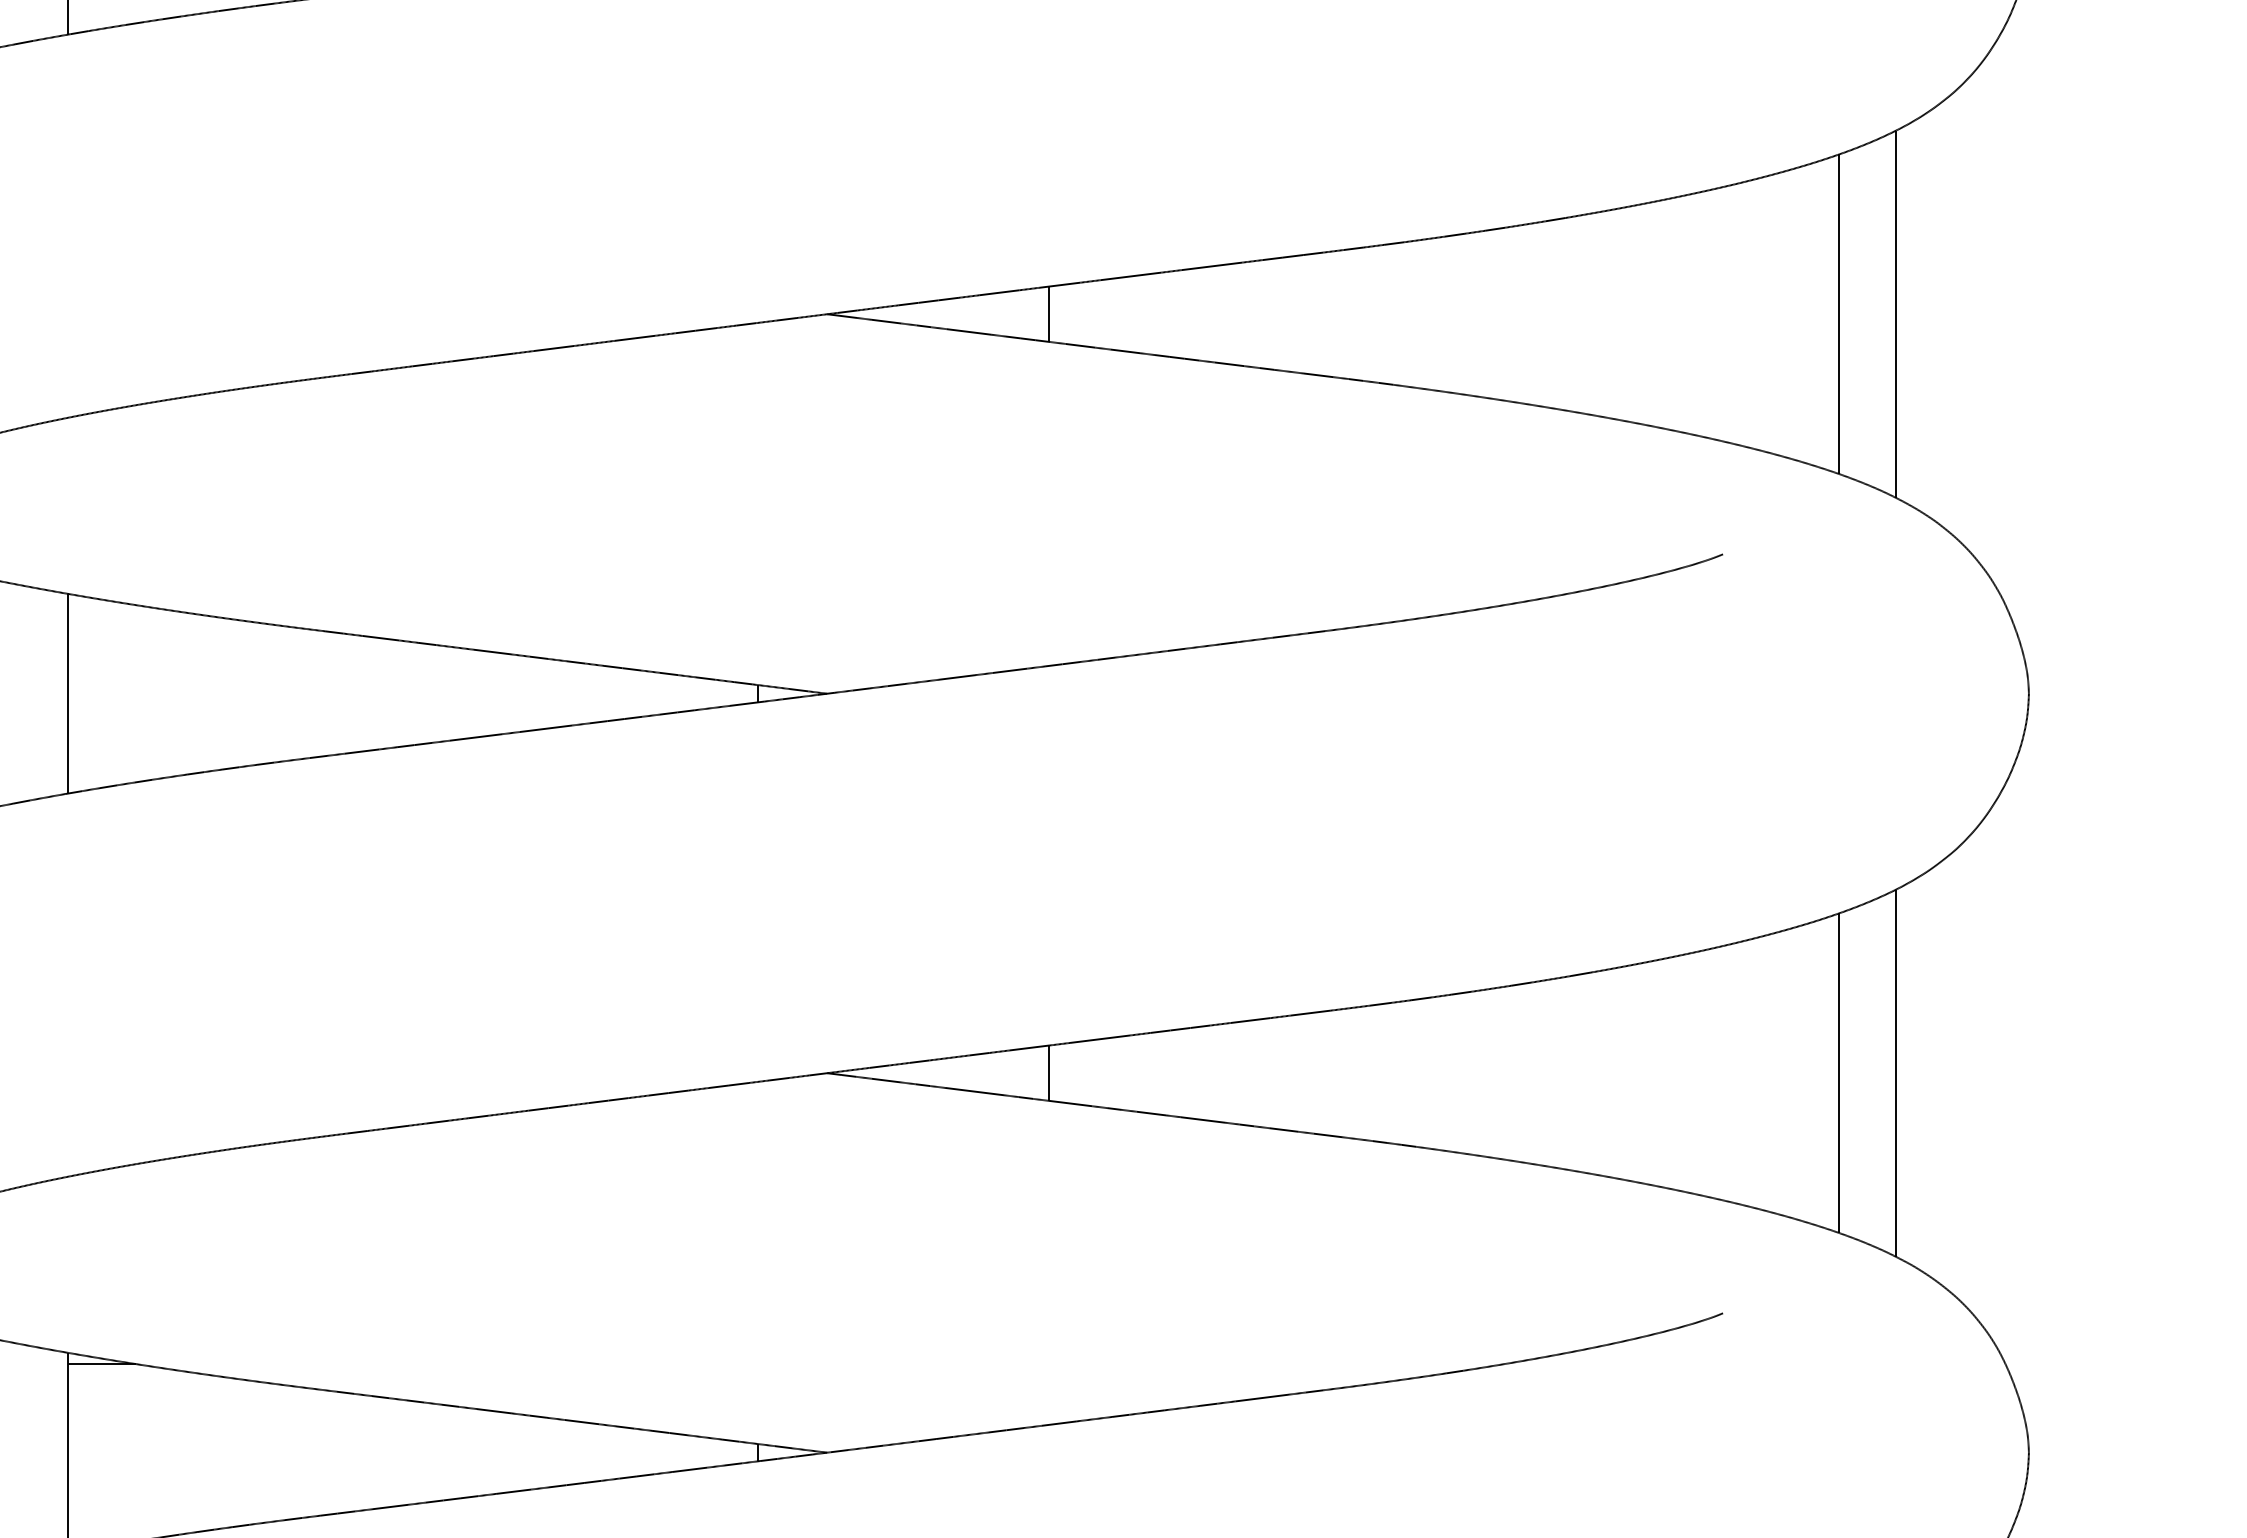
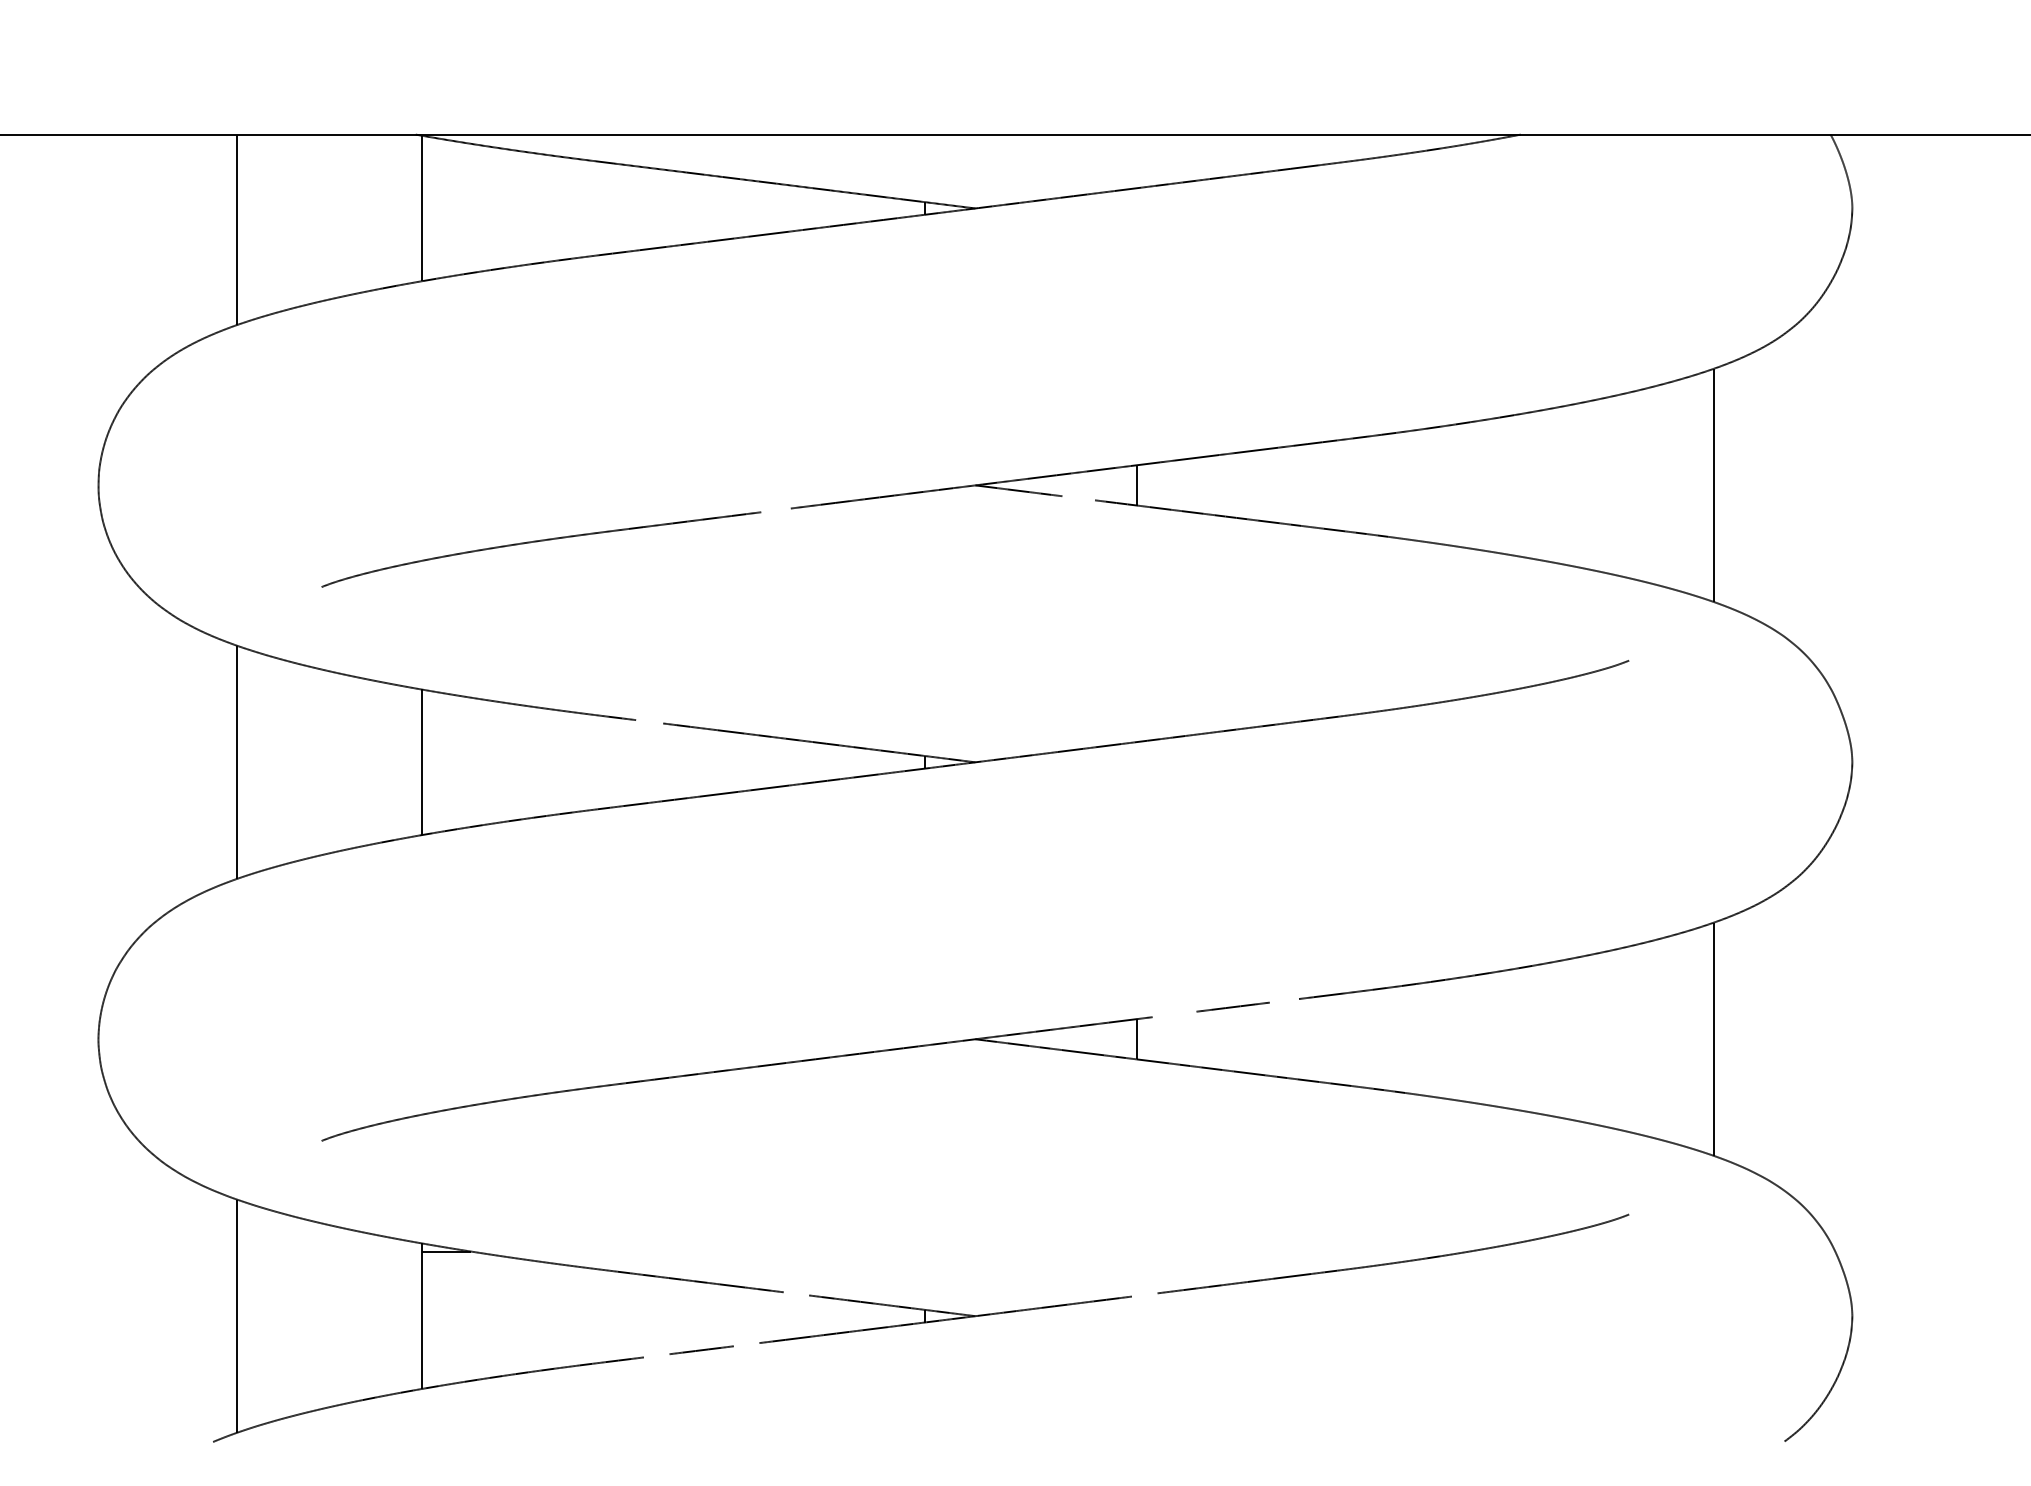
line: (1896, 314) -> (1755, 485), removed
line: (968, 332) -> (1078, 498), removed
line: (553, 348) -> (775, 510), removed
line: (380, 637) -> (649, 721), removed
line: (1250, 1020) -> (1284, 1000), removed
line: (1100, 1039) -> (1174, 1014), removed
line: (1896, 1073) -> (1755, 1039), removed
line: (582, 1421) -> (796, 1293), removed
line: (1058, 1422) -> (1144, 1294), removed
line: (513, 1491) -> (746, 1344), removed
line: (390, 1506) -> (656, 1355), removed

